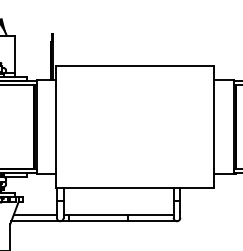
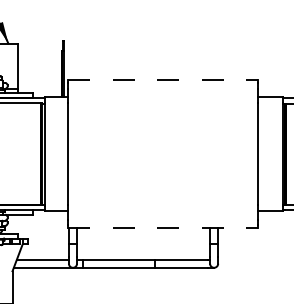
line: (134, 66) -> (162, 80), solid -> dashed
line: (134, 188) -> (162, 228), solid -> dashed

